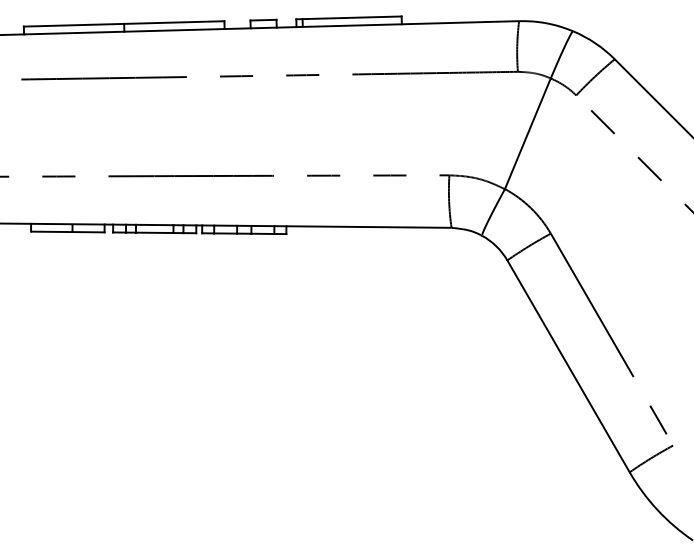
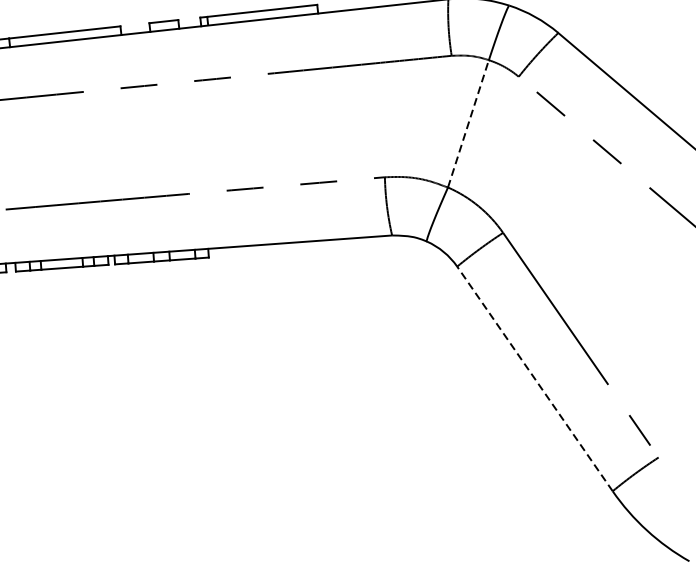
line: (527, 133) -> (468, 123), solid -> dashed
line: (568, 365) -> (534, 377), solid -> dashed

